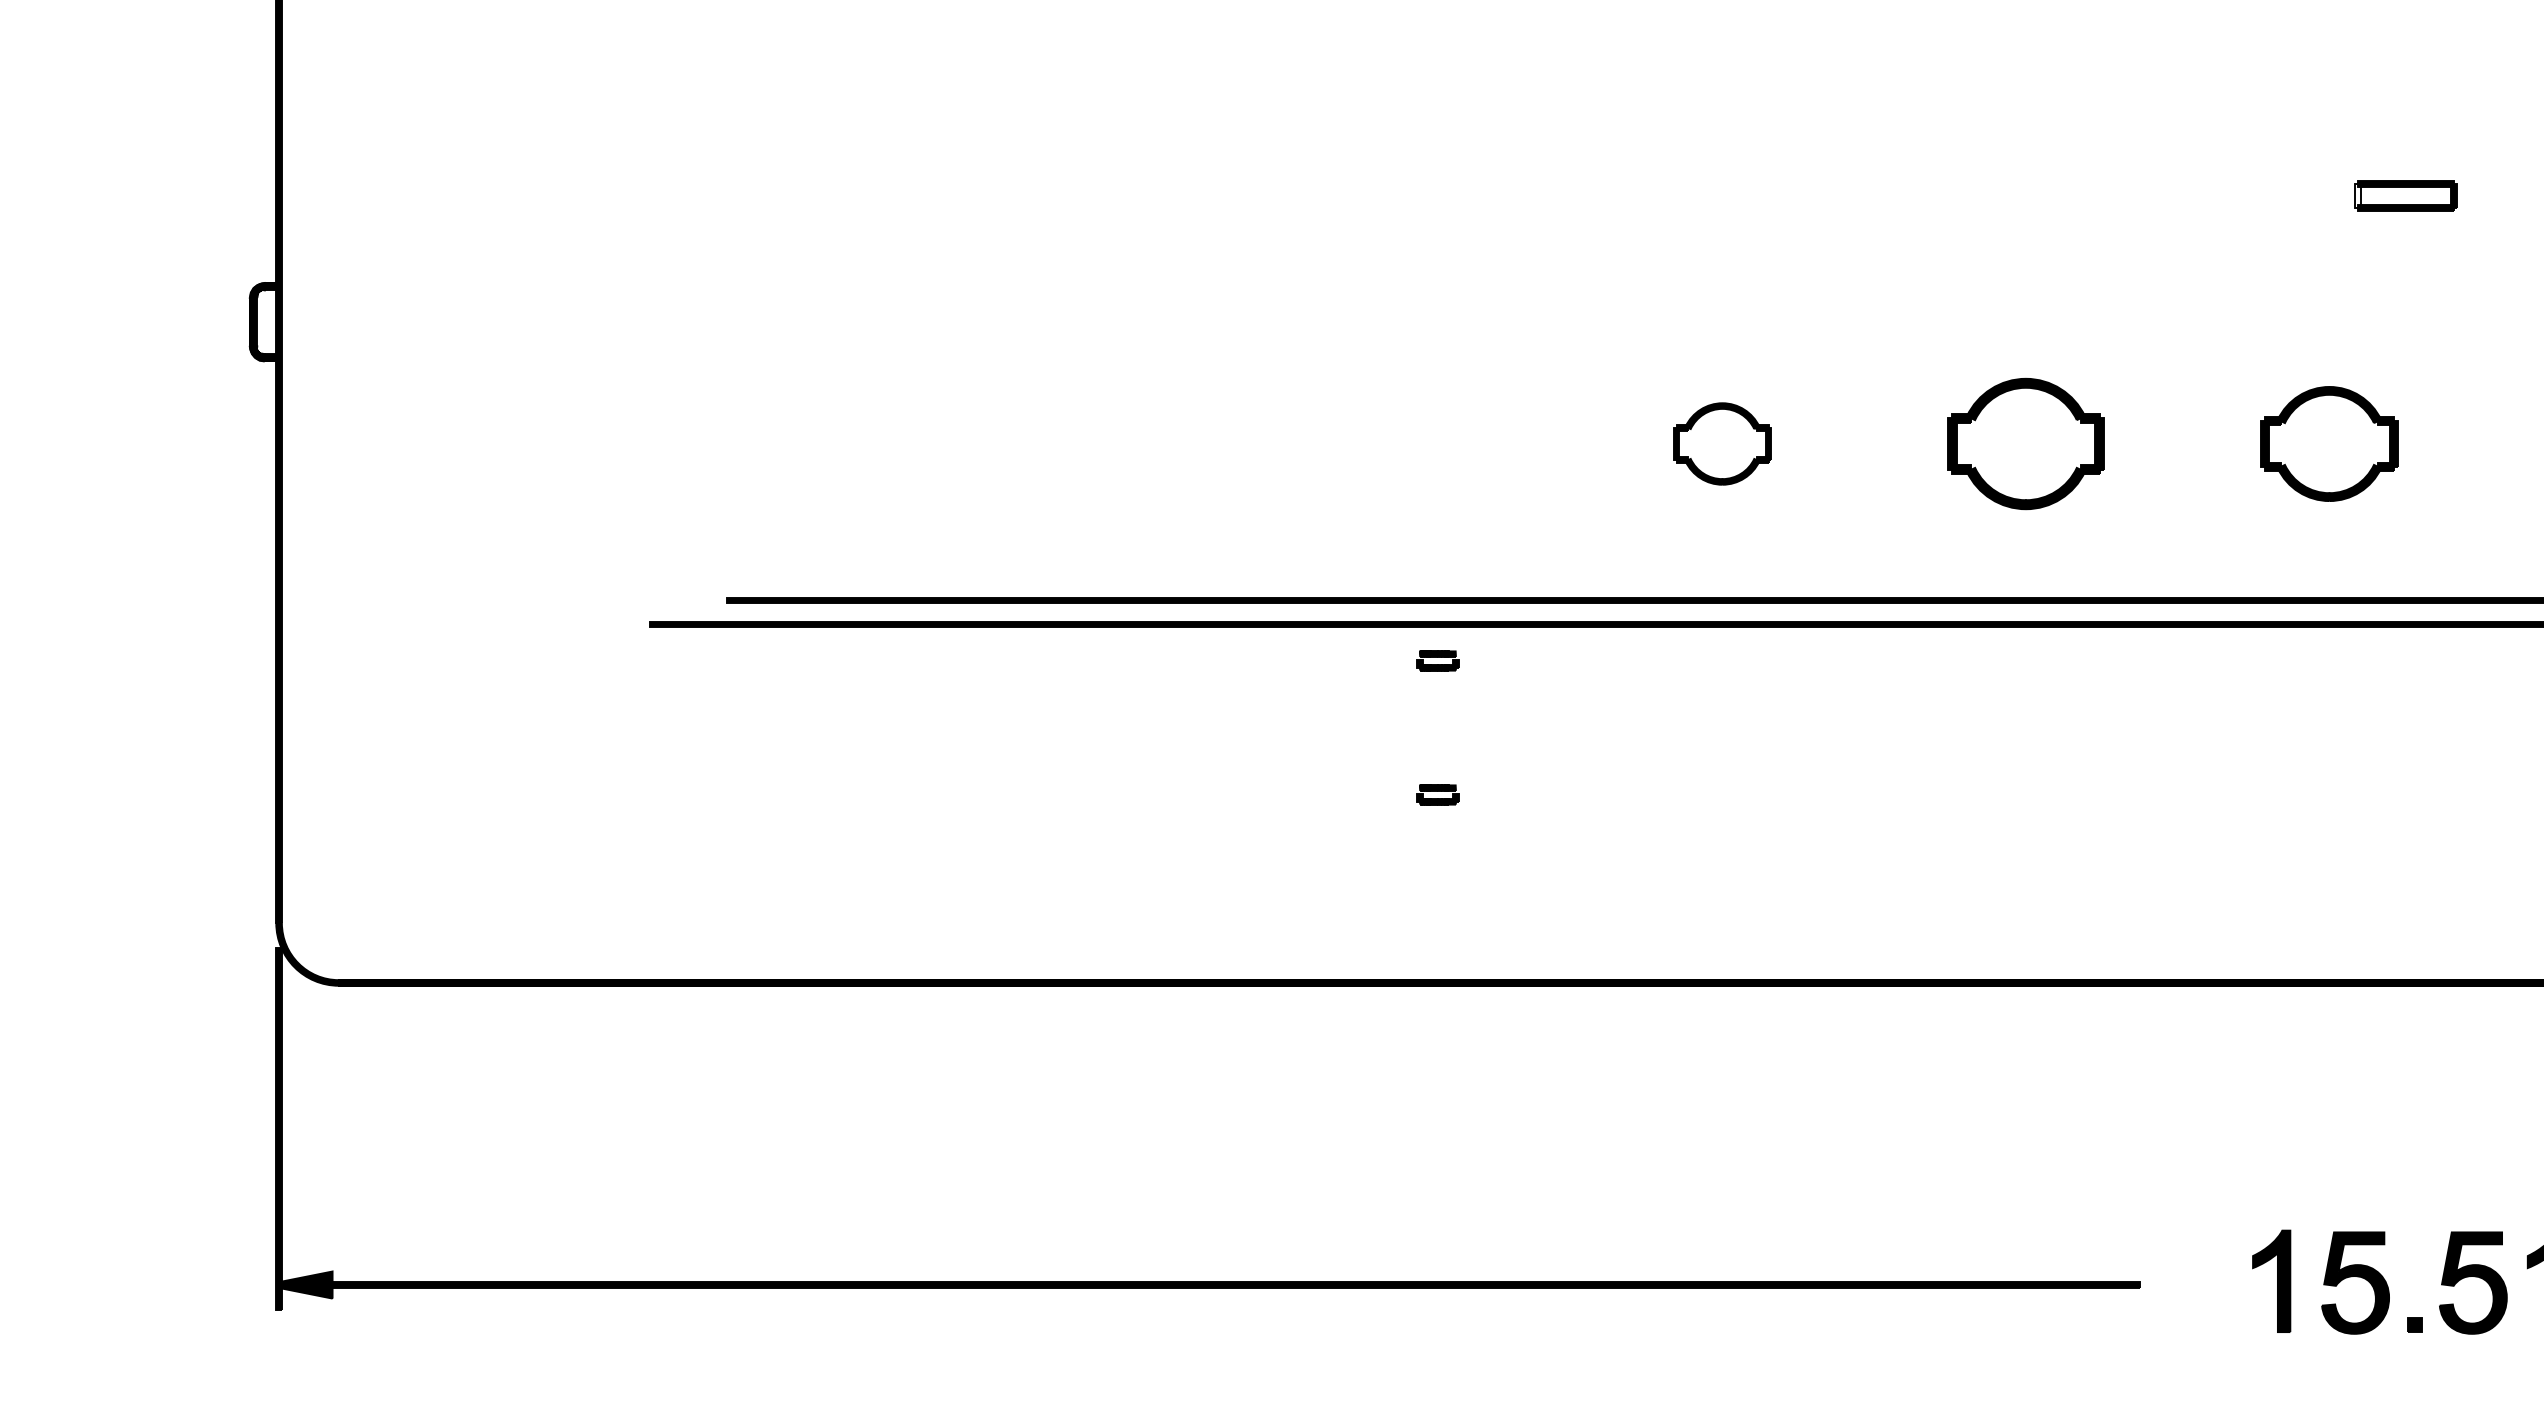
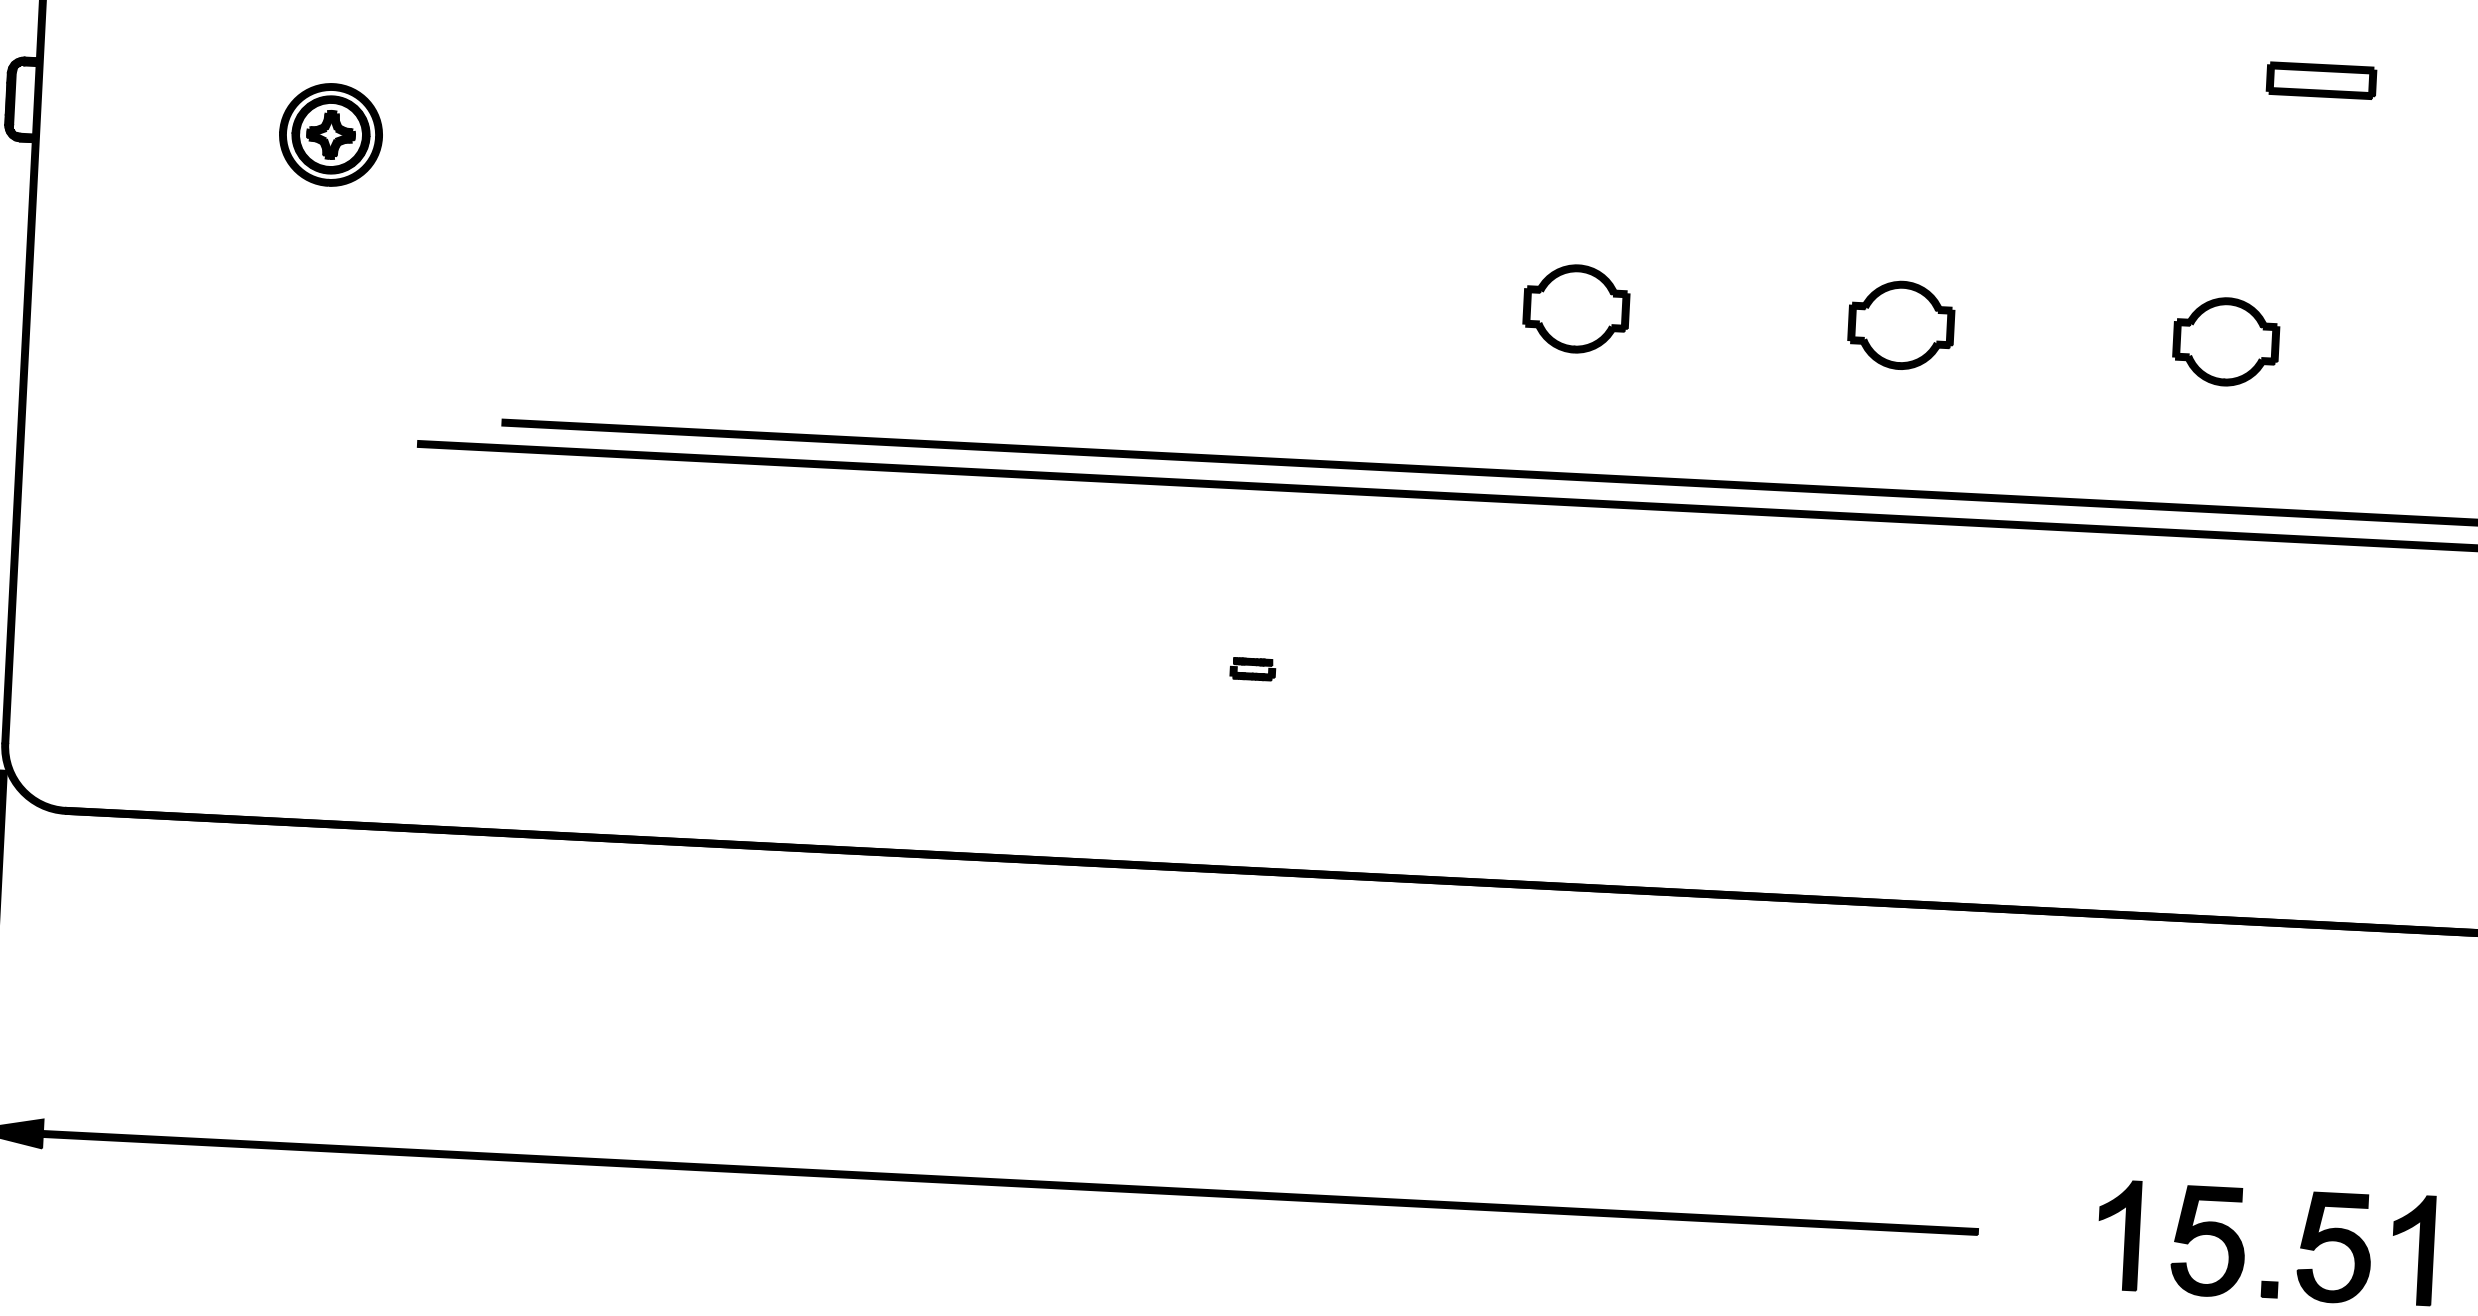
fill: (2357, 196) -> (2269, 78), added
part: (553, 340) -> (330, 134), added
part: (2025, 443) -> (1900, 324), size x0.62
part: (2329, 443) -> (2226, 341), size x0.71
part: (1437, 660) -> (1259, 525), removed

